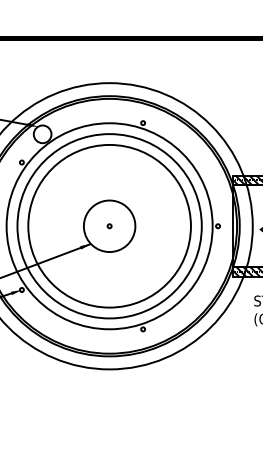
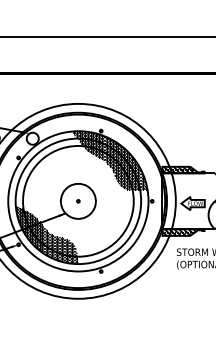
hatch: (155, 166) -> (109, 160), added
hatch: (62, 274) -> (46, 234), added

